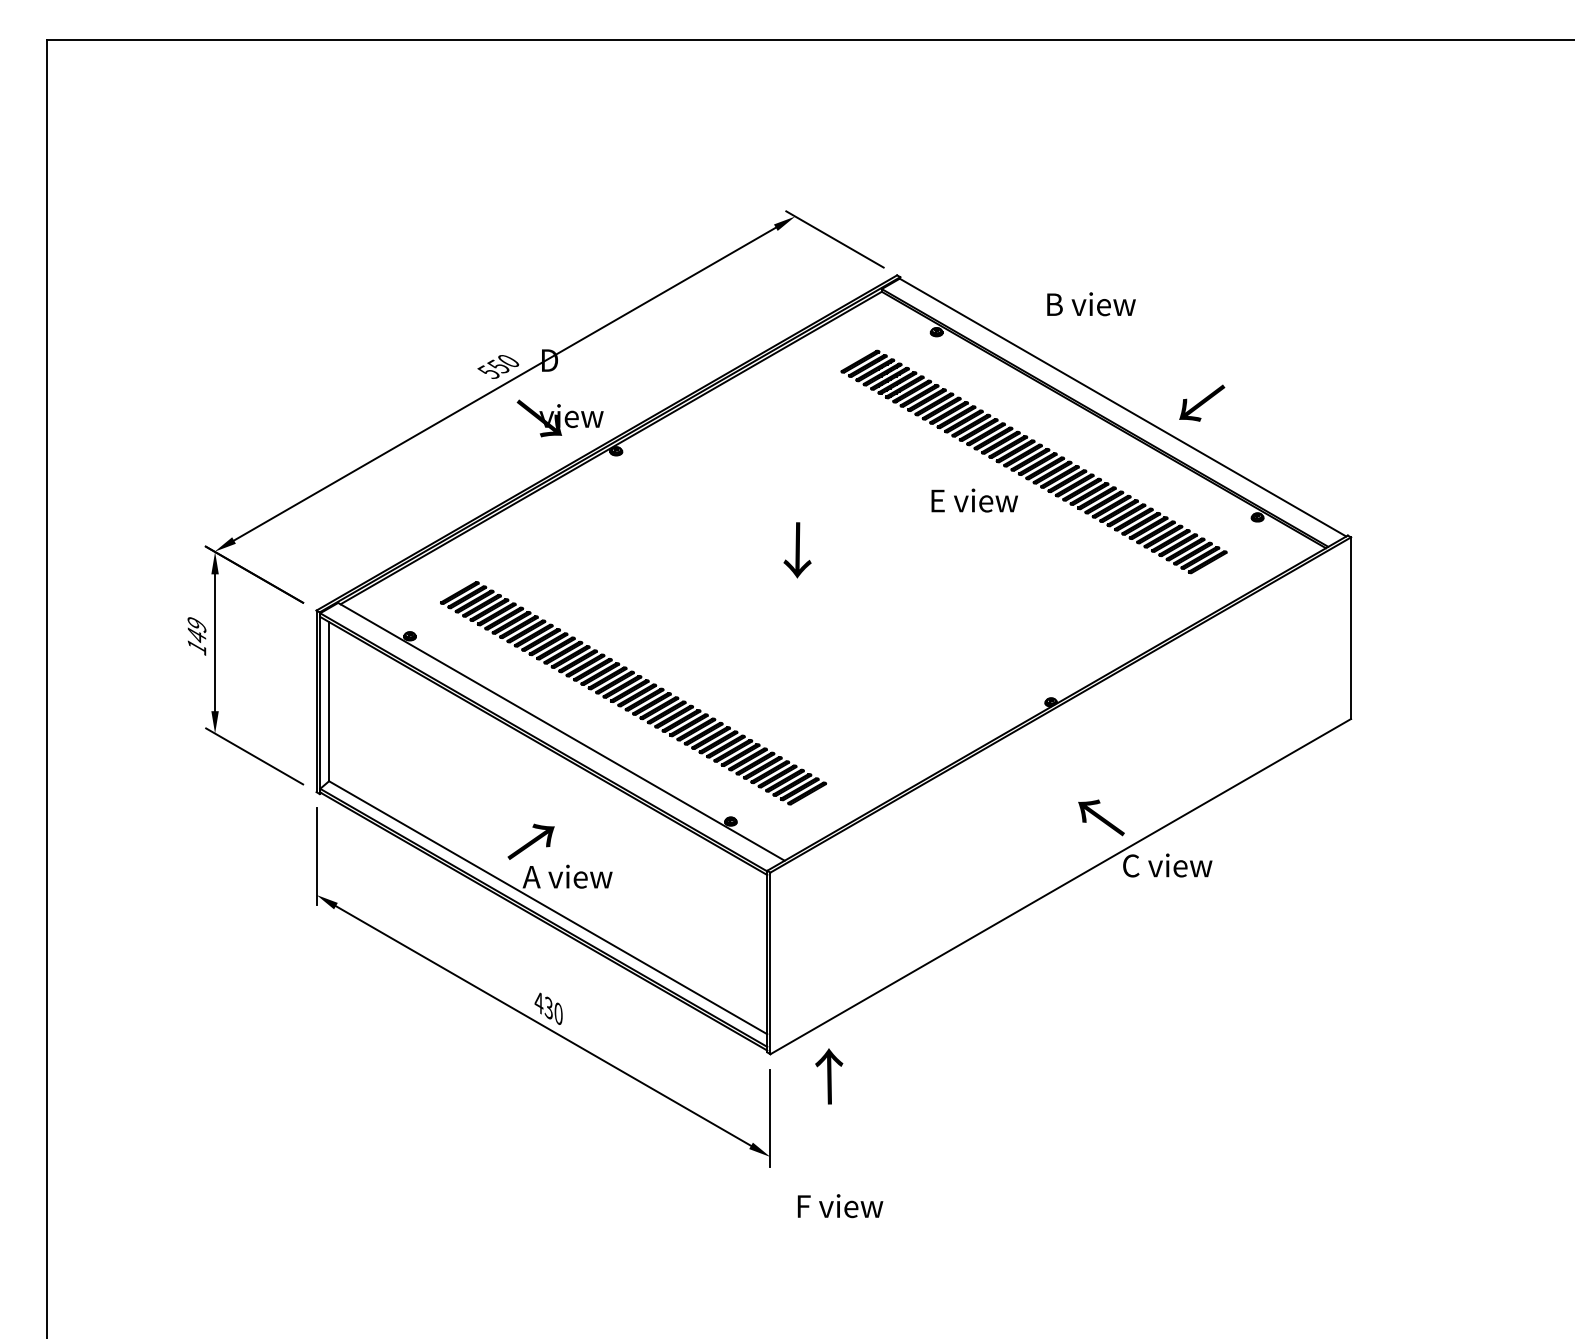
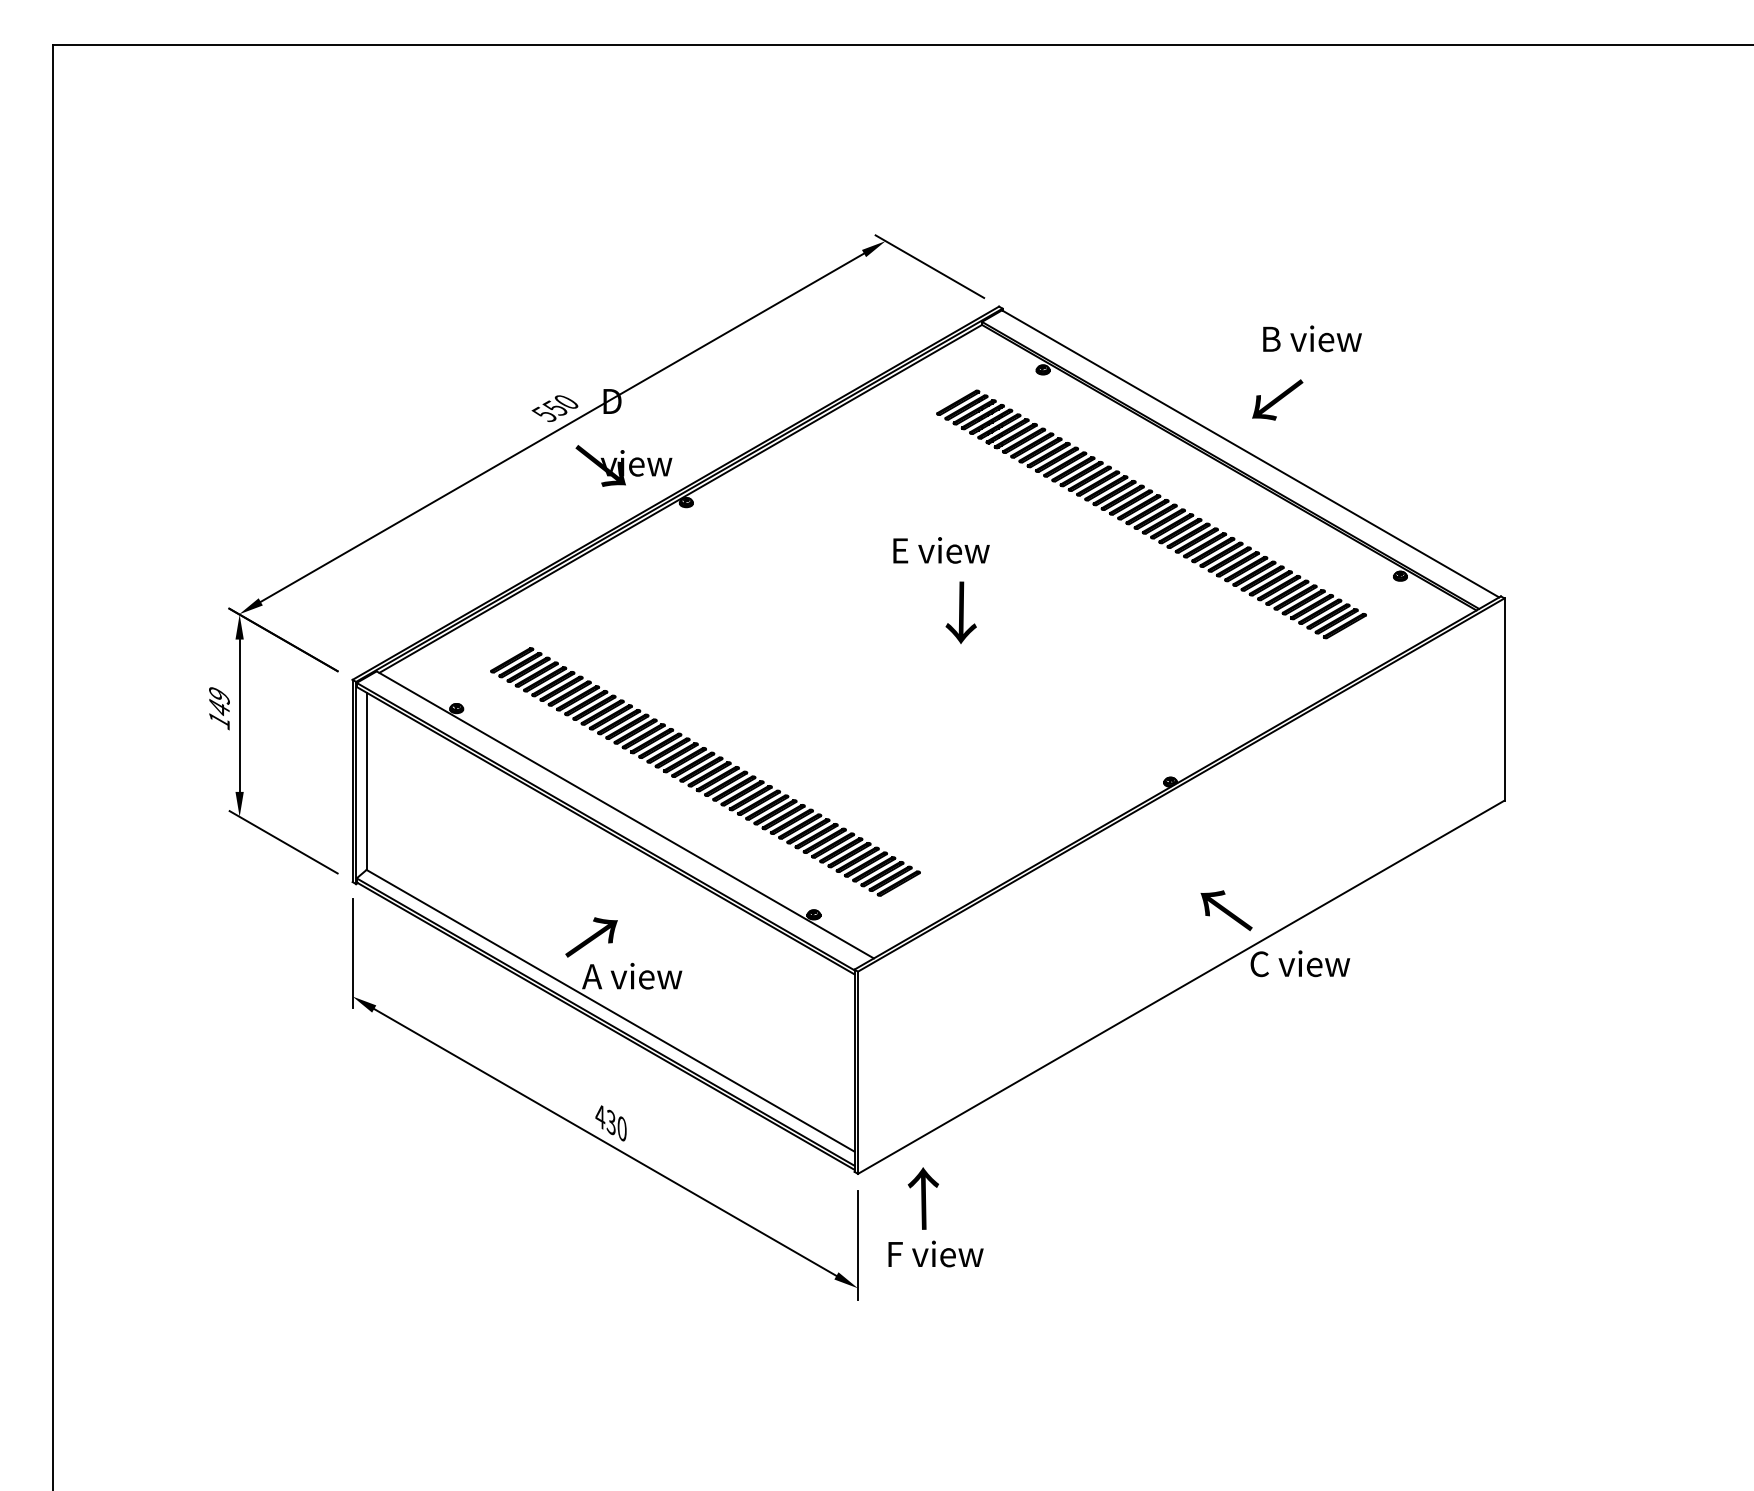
text: (1091, 303) -> (1312, 338), moved
text: (1201, 402) -> (1277, 399), moved
text: (974, 500) -> (941, 550), moved
text: (796, 550) -> (960, 612), moved
text: (840, 1205) -> (935, 1253), moved

